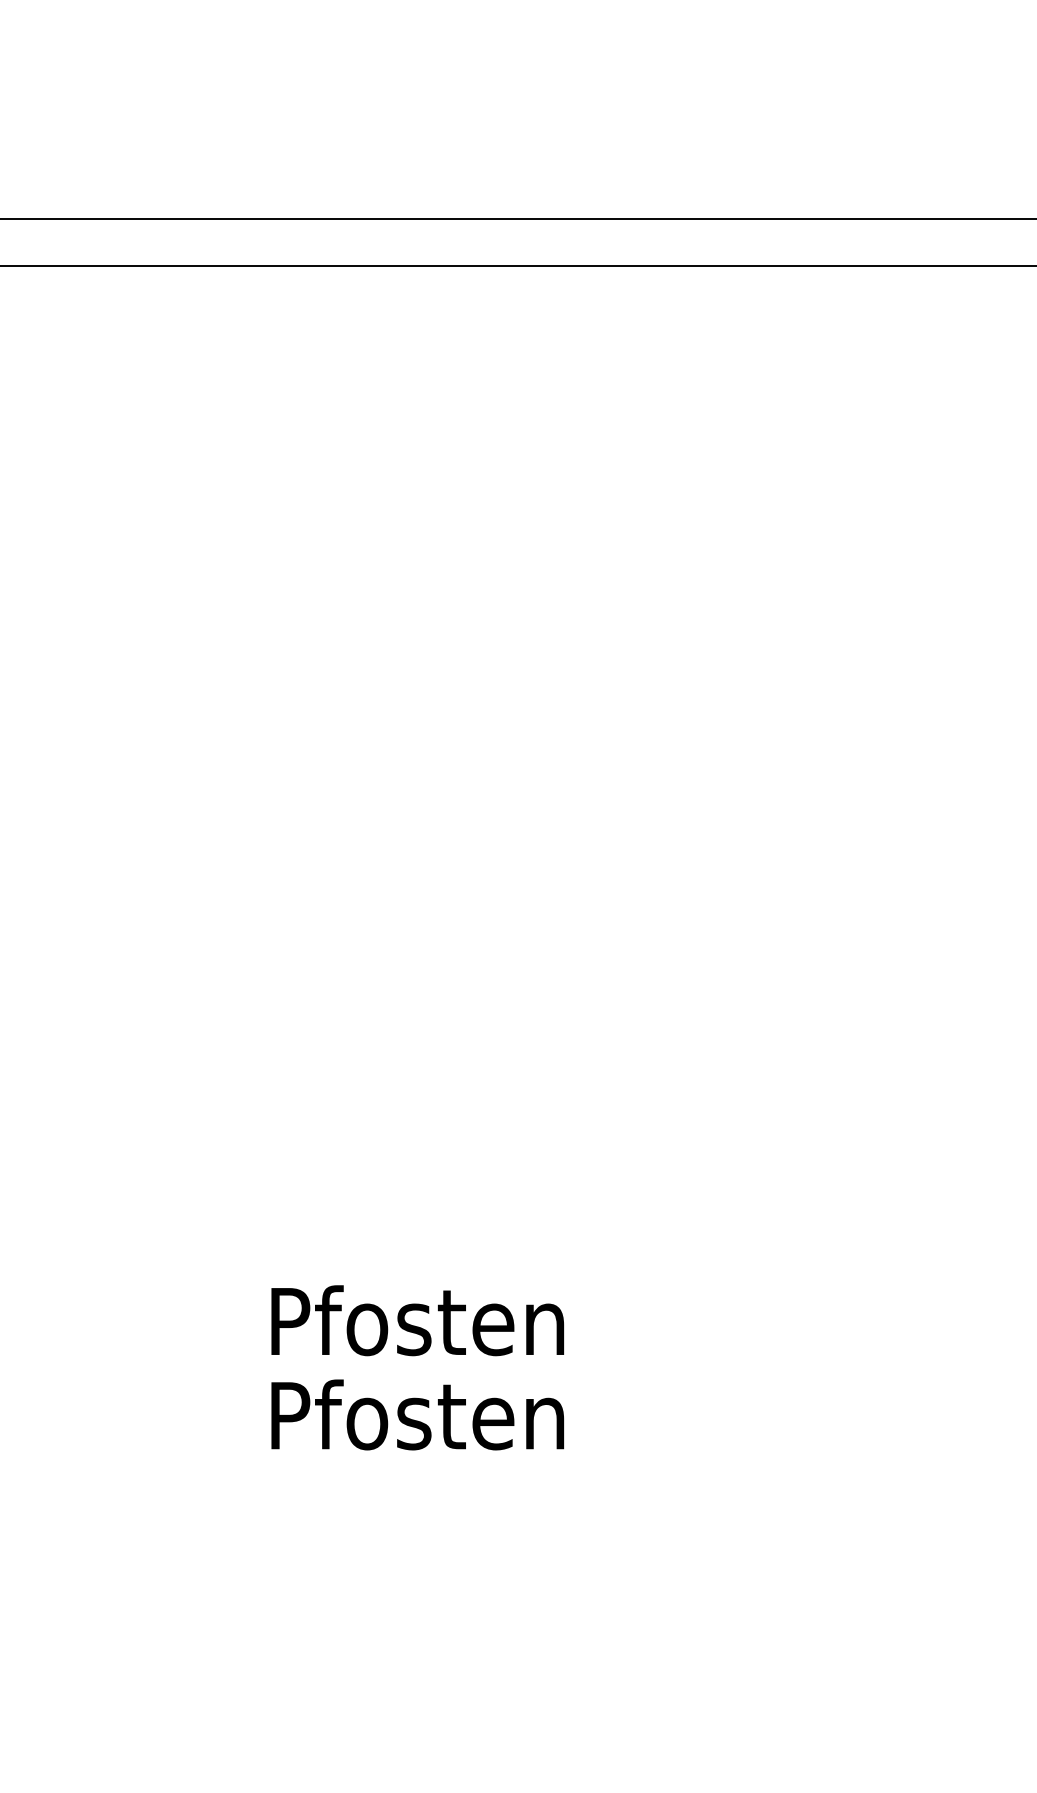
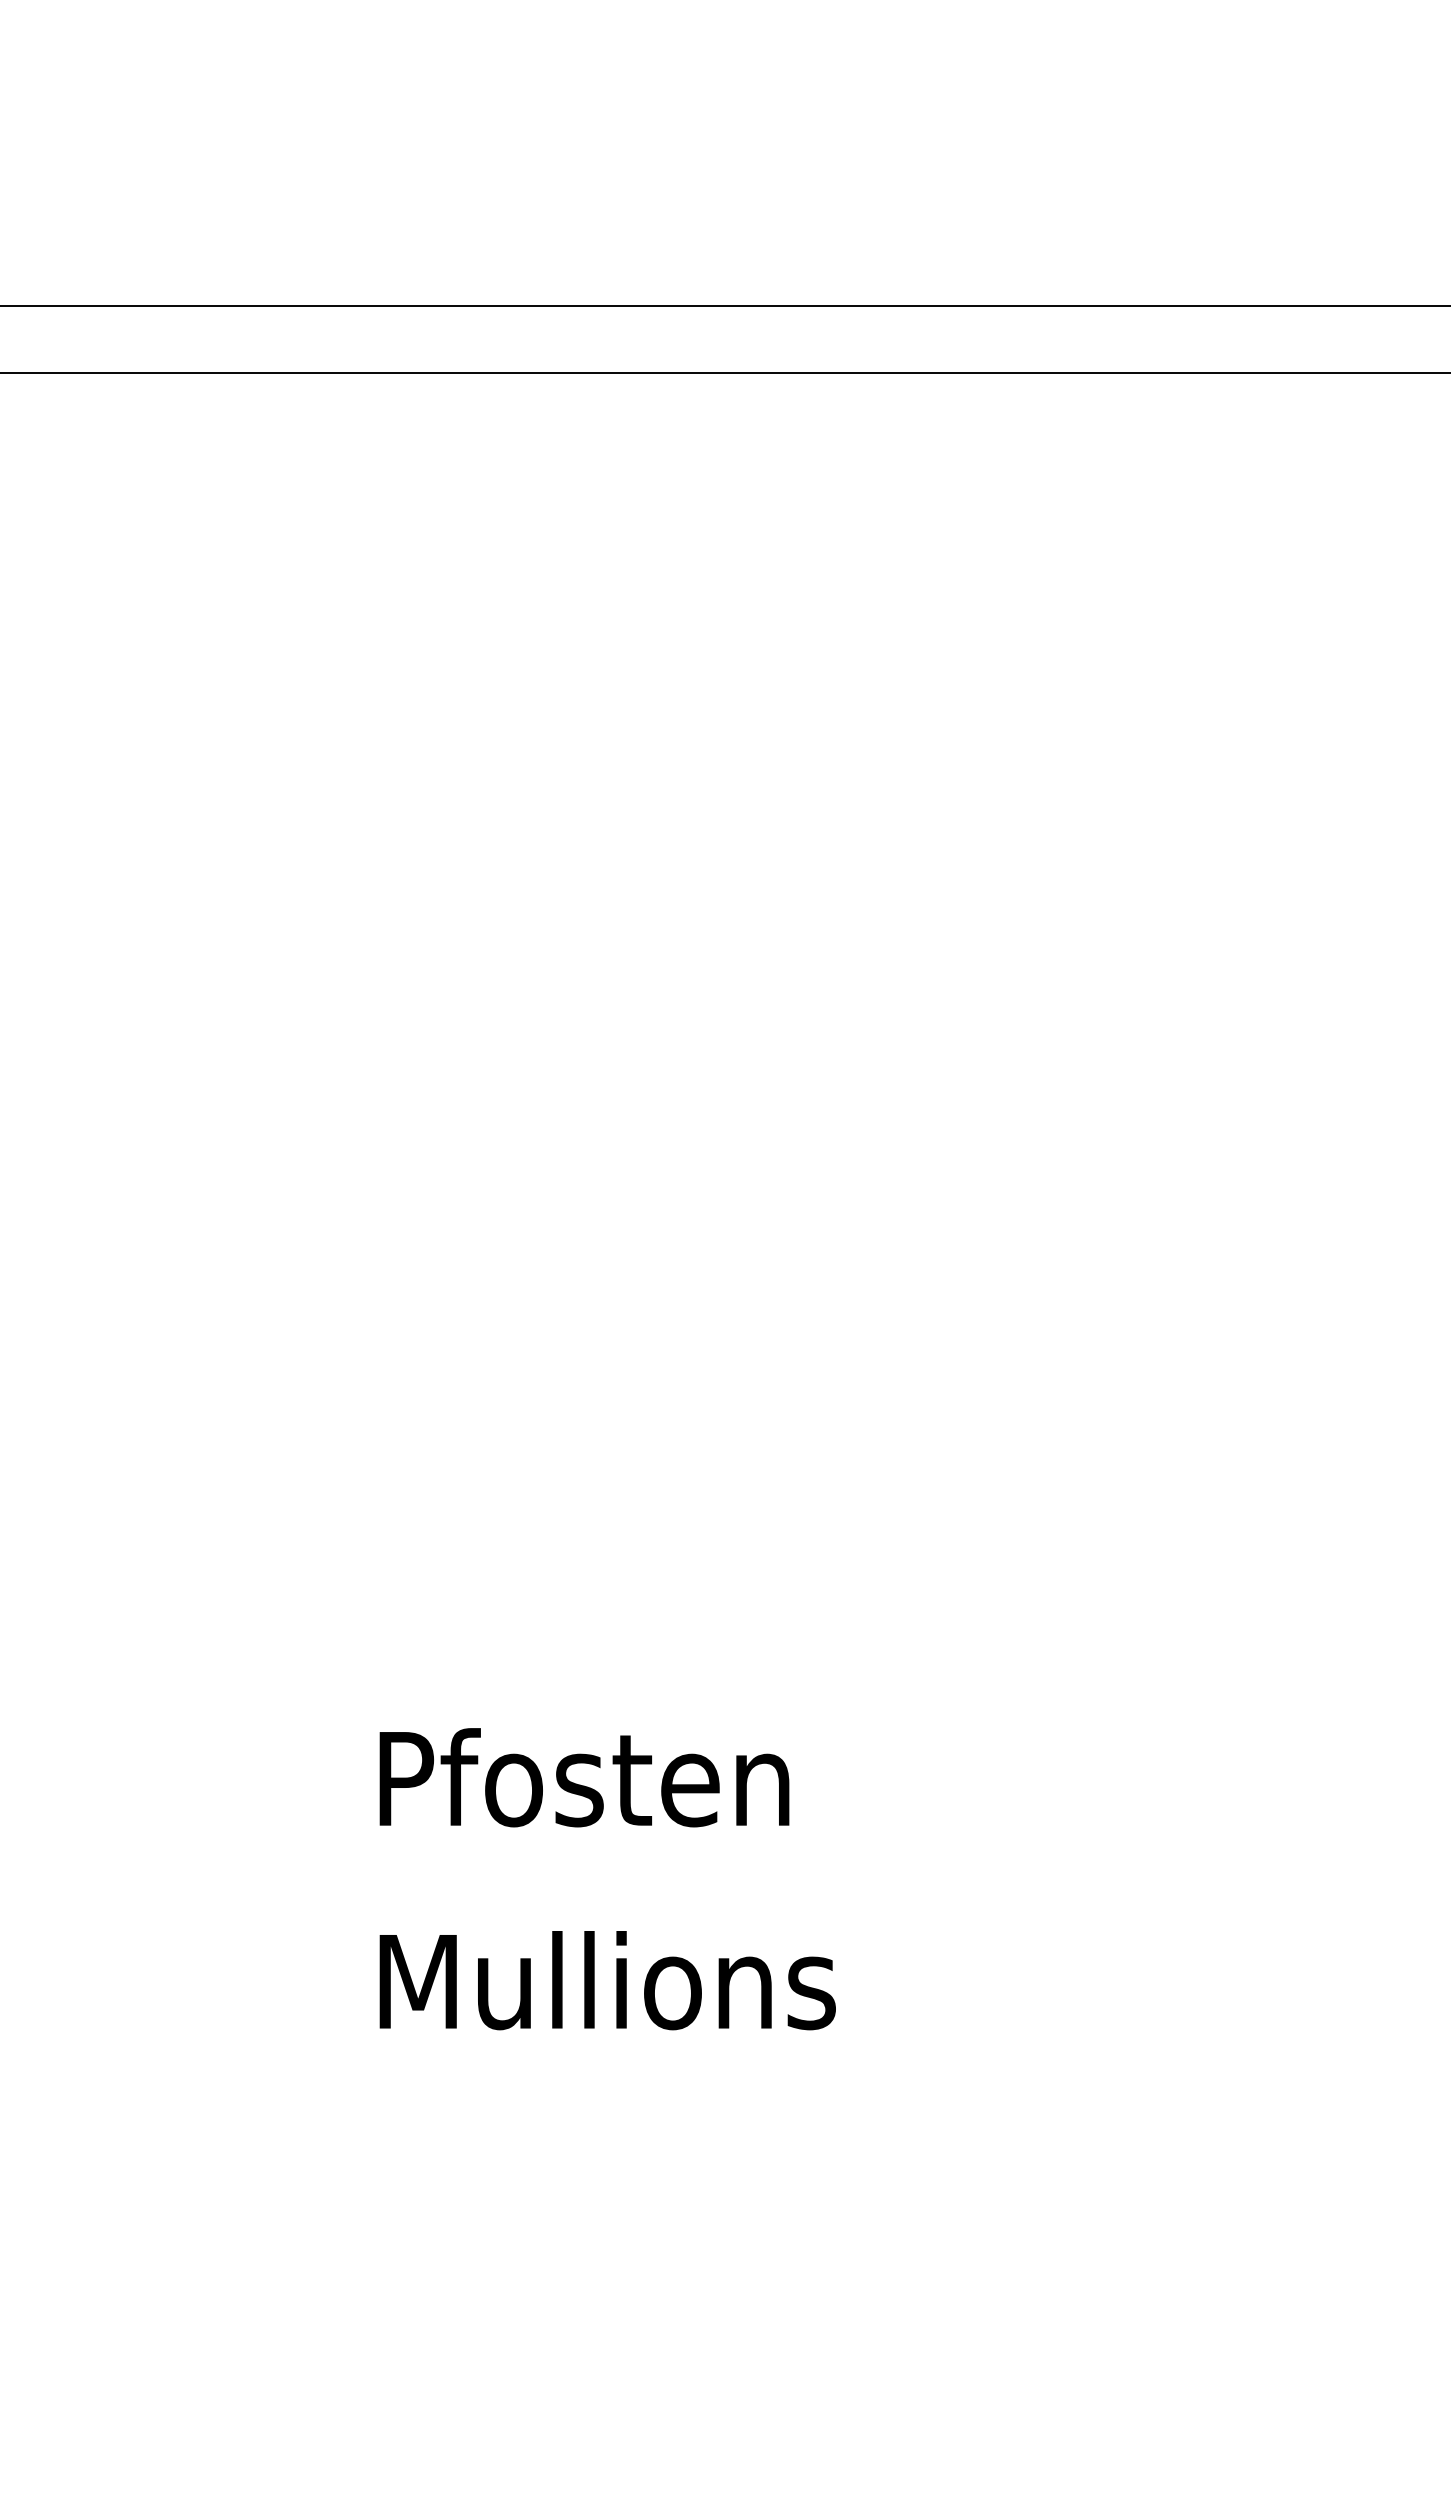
text: (417, 1320) -> (584, 1777), moved
text: (437, 1414) -> (612, 1980), Pfosten -> Mullions

